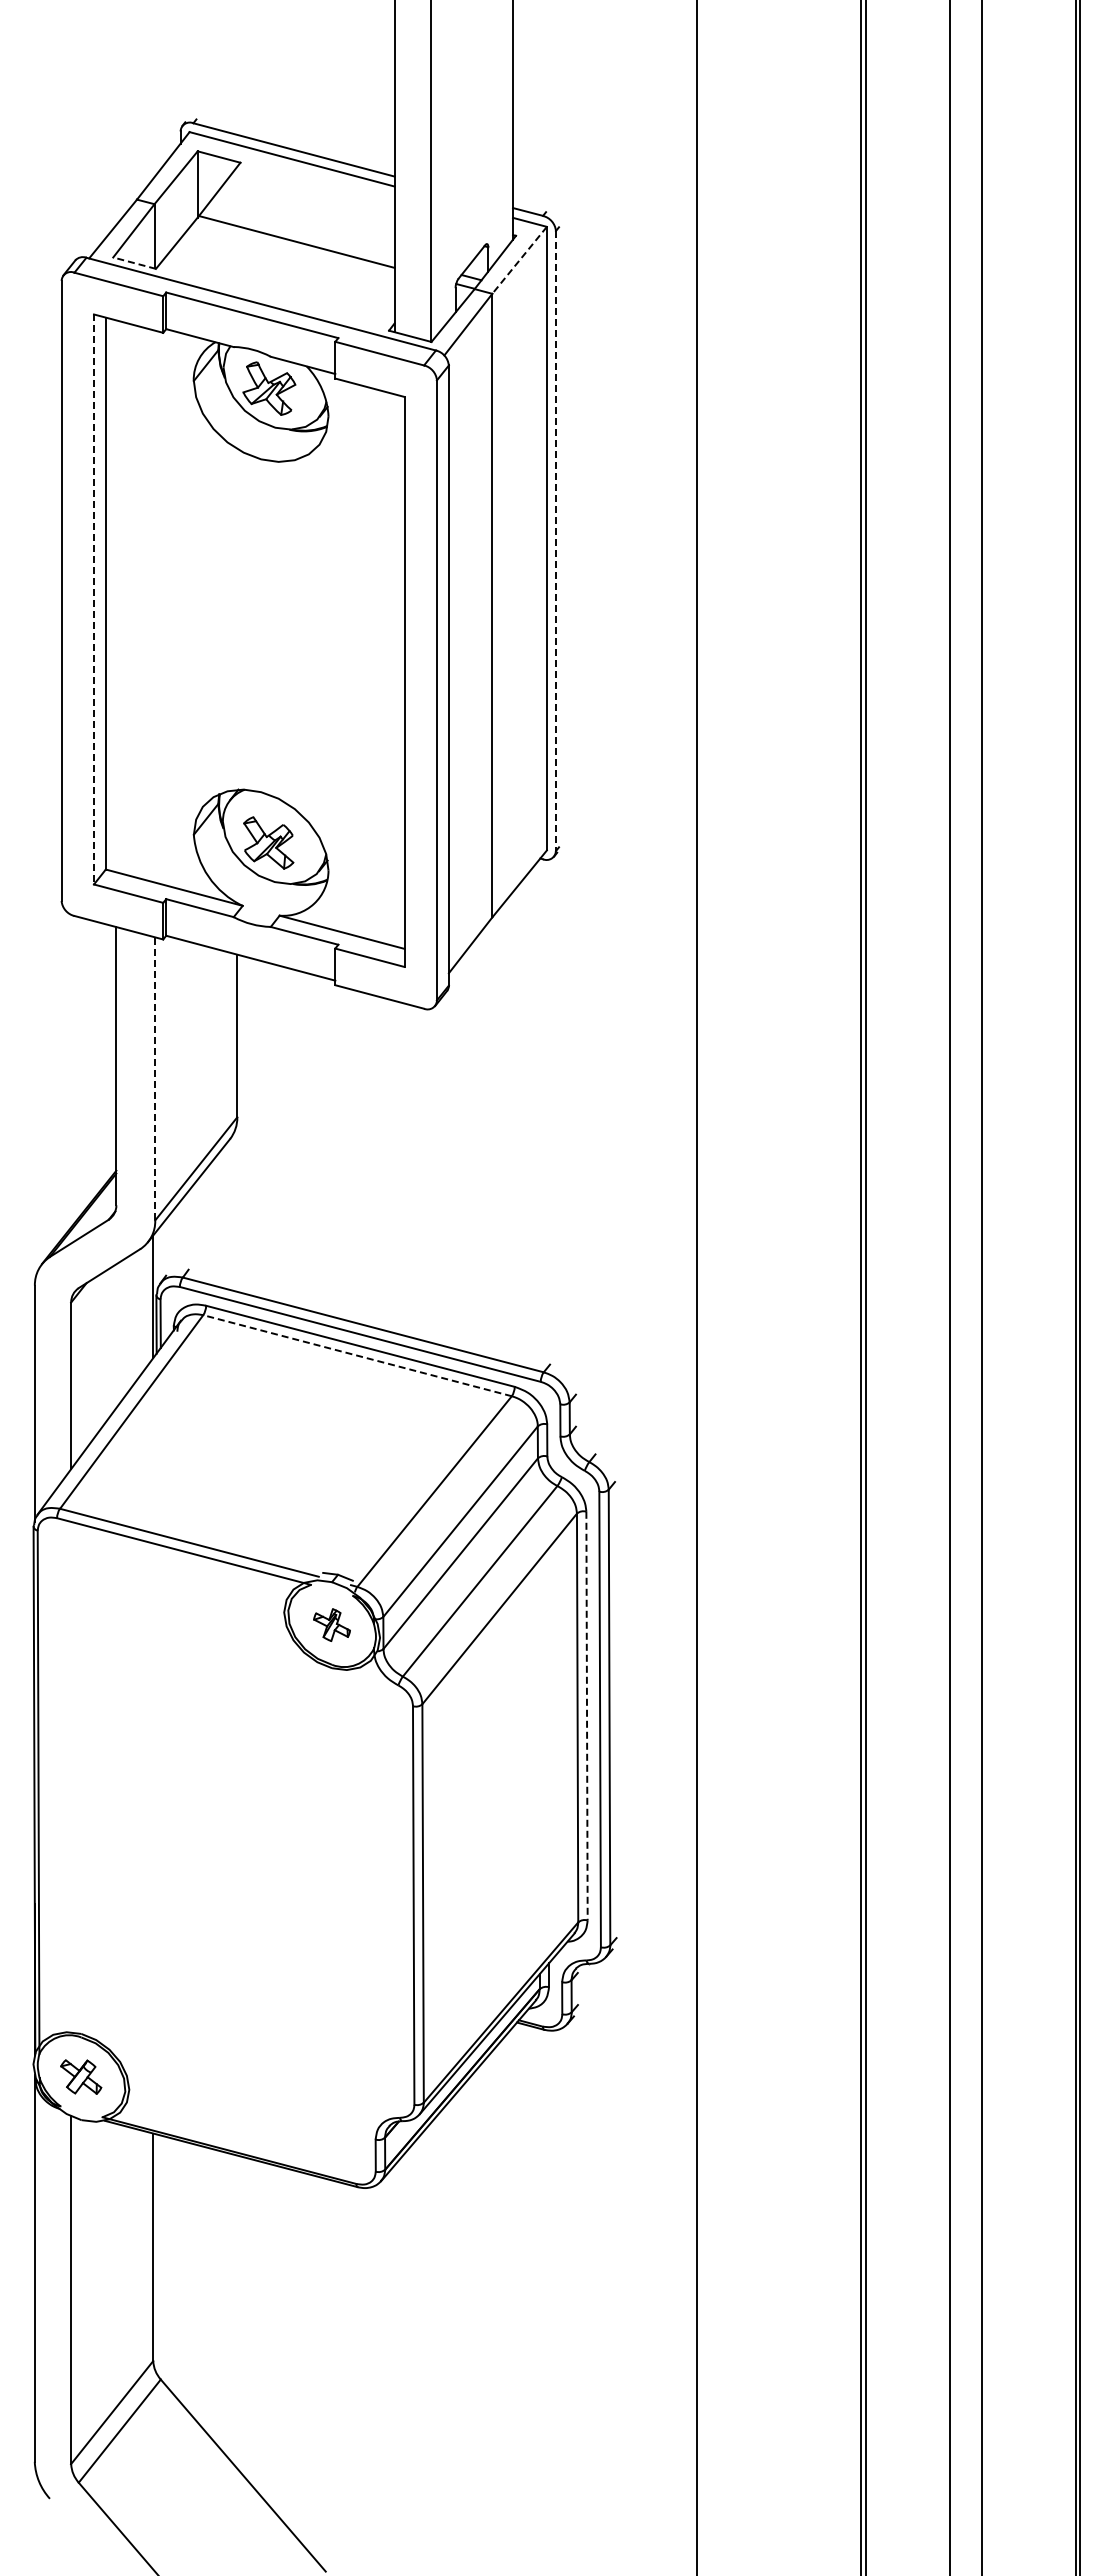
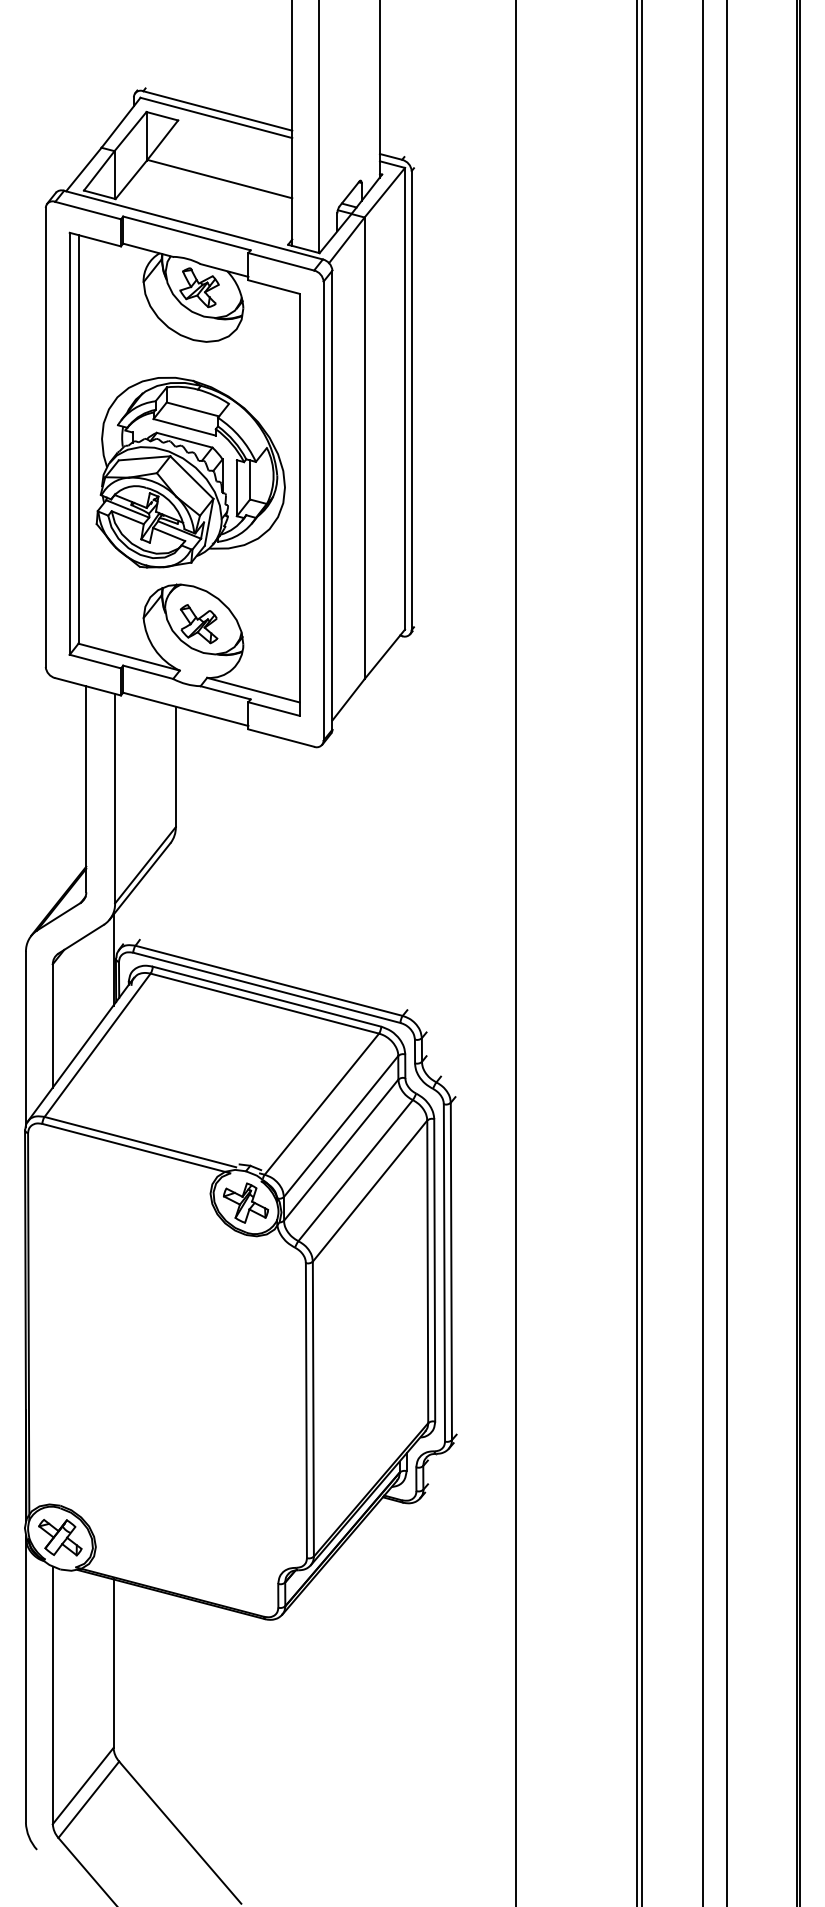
line: (519, 260) -> (384, 192), dashed -> solid
line: (134, 263) -> (99, 195), dashed -> solid
line: (556, 541) -> (412, 400), dashed -> solid
line: (94, 599) -> (70, 443), dashed -> solid
part: (257, 638) -> (190, 472), added
line: (155, 1078) -> (115, 798), dashed -> solid
line: (357, 1355) -> (264, 1003), dashed -> solid
part: (331, 1624) -> (245, 1202), size x1.67
line: (587, 1716) -> (435, 1270), dashed -> solid
part: (80, 2076) -> (59, 1537), size x1.43

